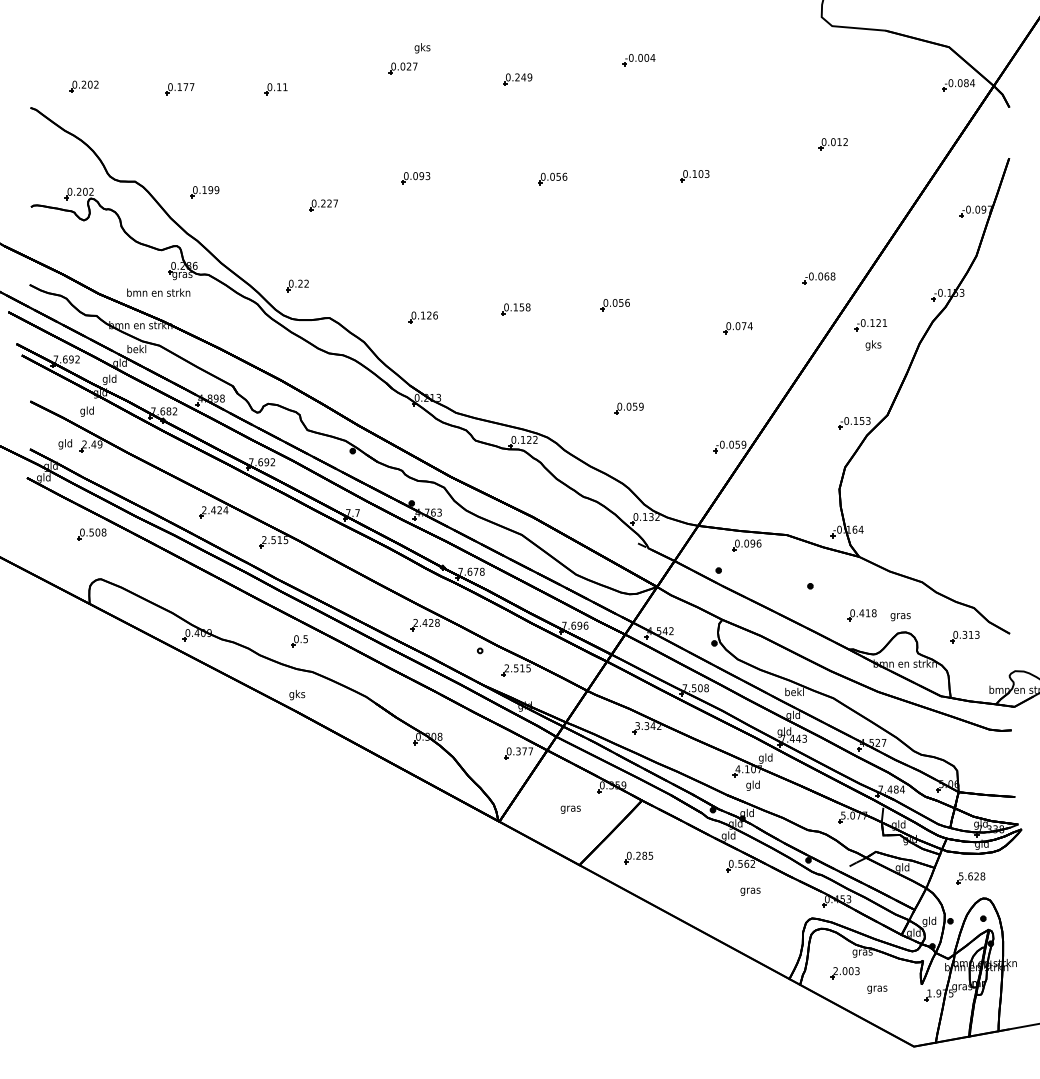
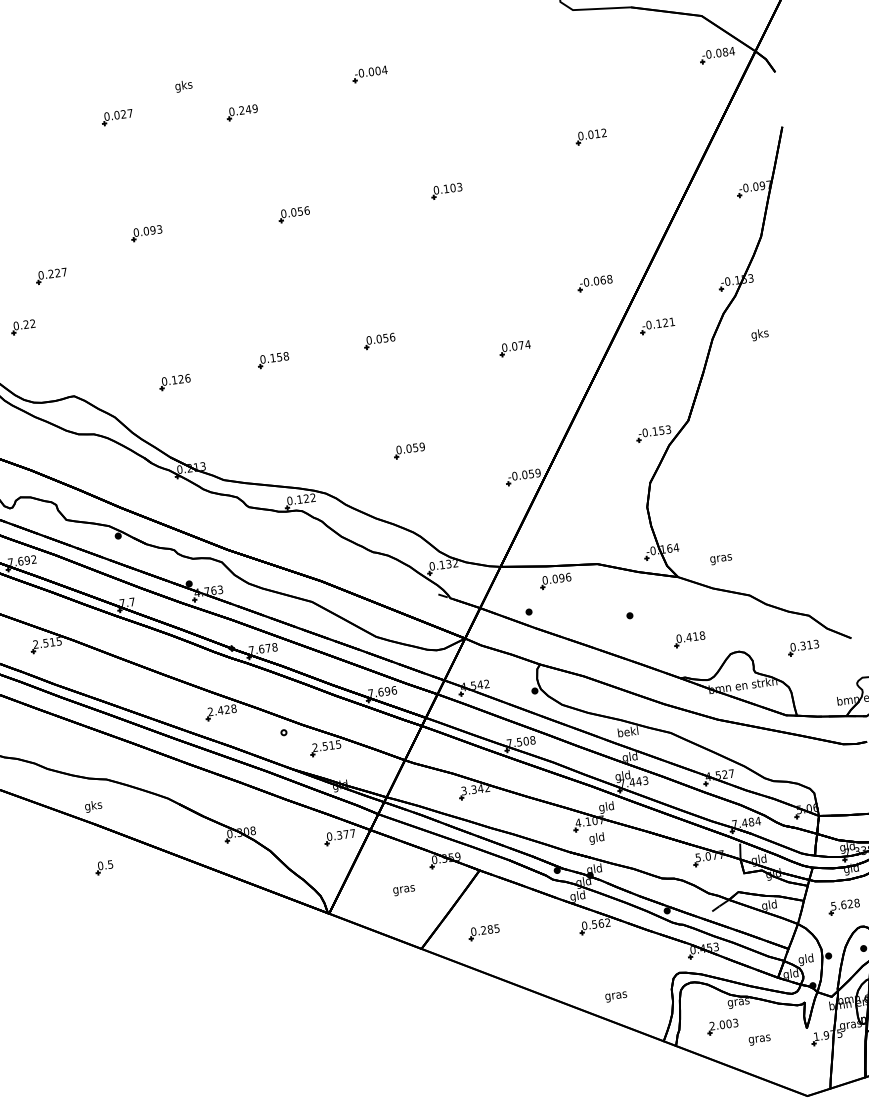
text: (422, 48) -> (183, 86), moved
part: (297, 285) -> (23, 326), moved
text: (873, 345) -> (760, 334), moved
text: (900, 617) -> (721, 560), moved
part: (299, 641) -> (104, 867), moved
text: (750, 891) -> (616, 996), moved

